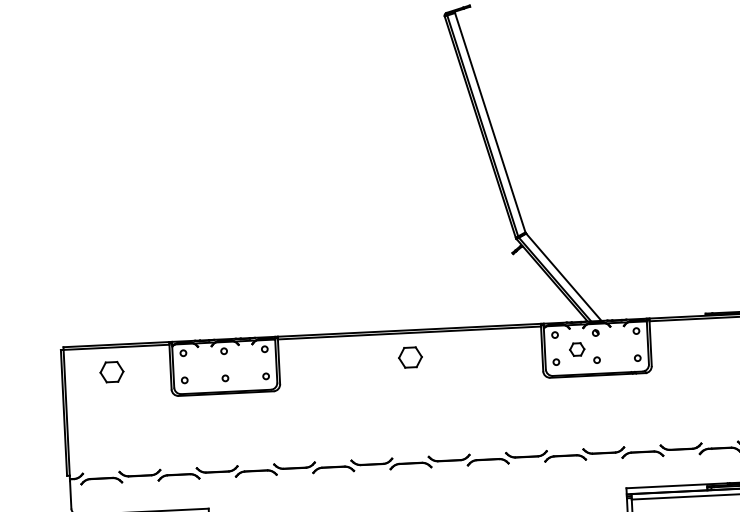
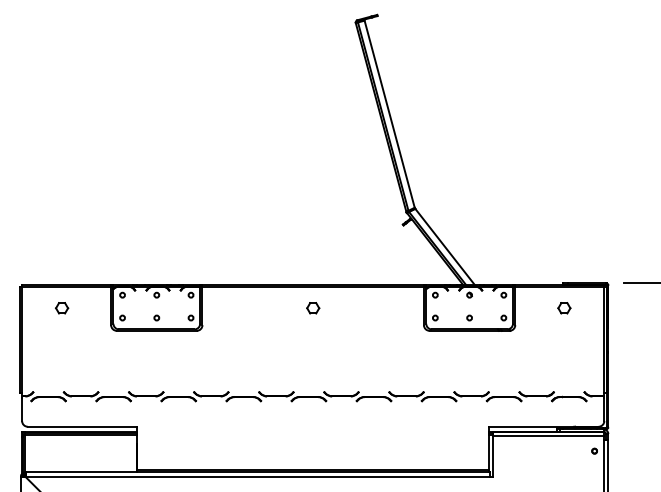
part: (577, 349) -> (564, 308), moved
part: (411, 357) -> (313, 308), size x0.62
part: (112, 372) -> (62, 308), size x0.62

